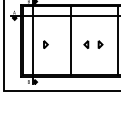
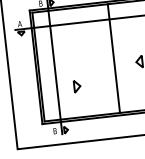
part: (45, 44) -> (76, 86), moved

